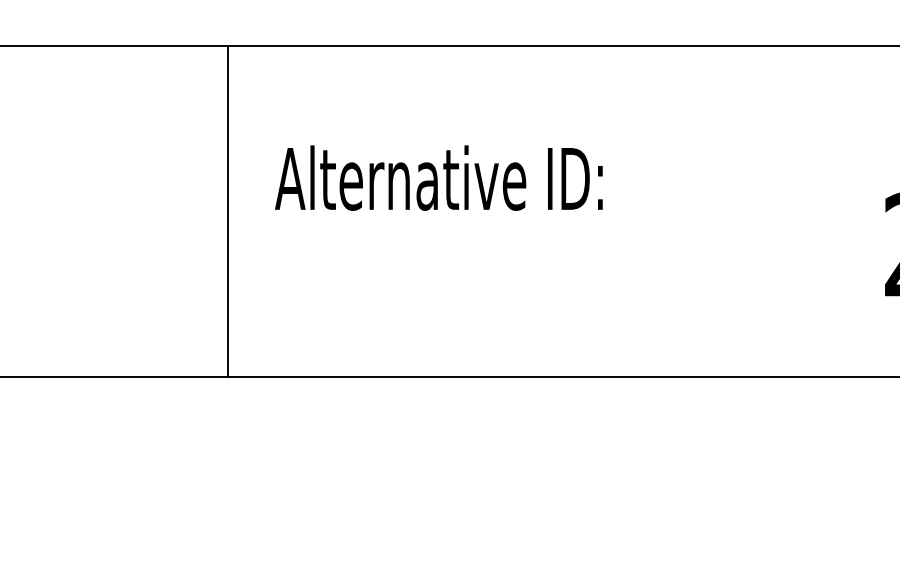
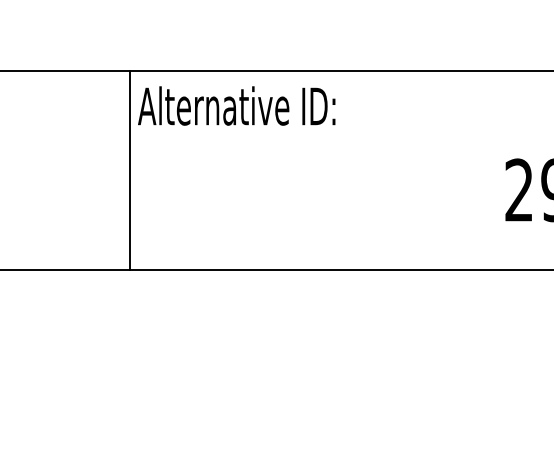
text: (438, 177) -> (236, 105), moved
line: (227, 210) -> (129, 169), moved

